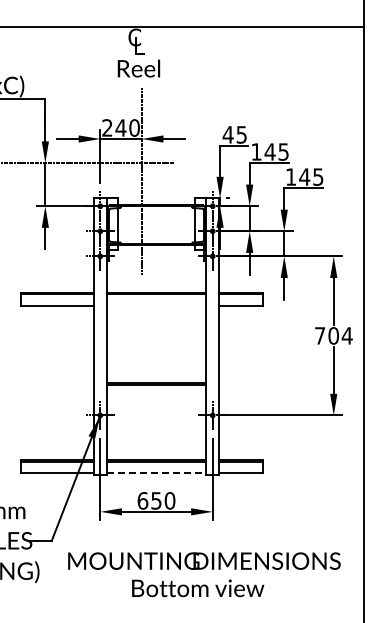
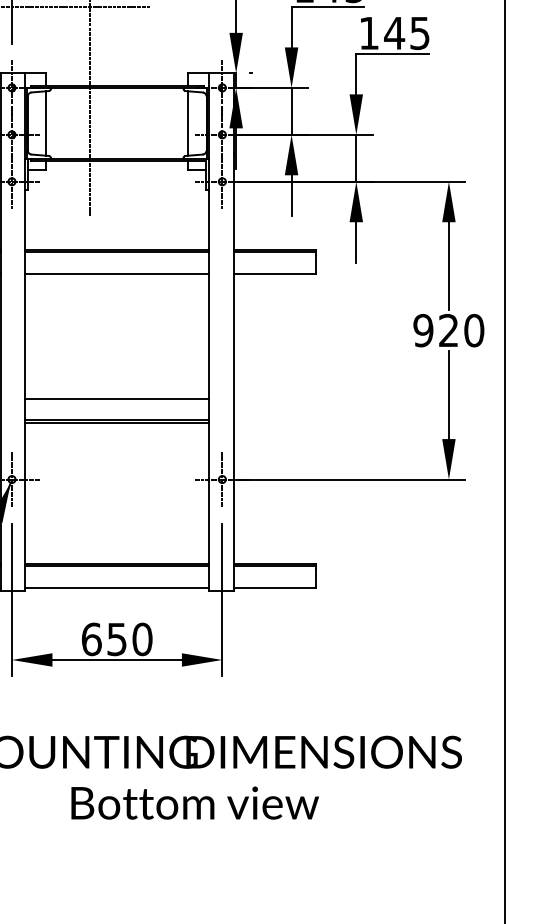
line: (156, 305) -> (117, 273), added
text: (333, 335) -> (448, 329), 704 -> 920
line: (156, 372) -> (117, 399), added
line: (157, 473) -> (118, 588), dashed -> solid

